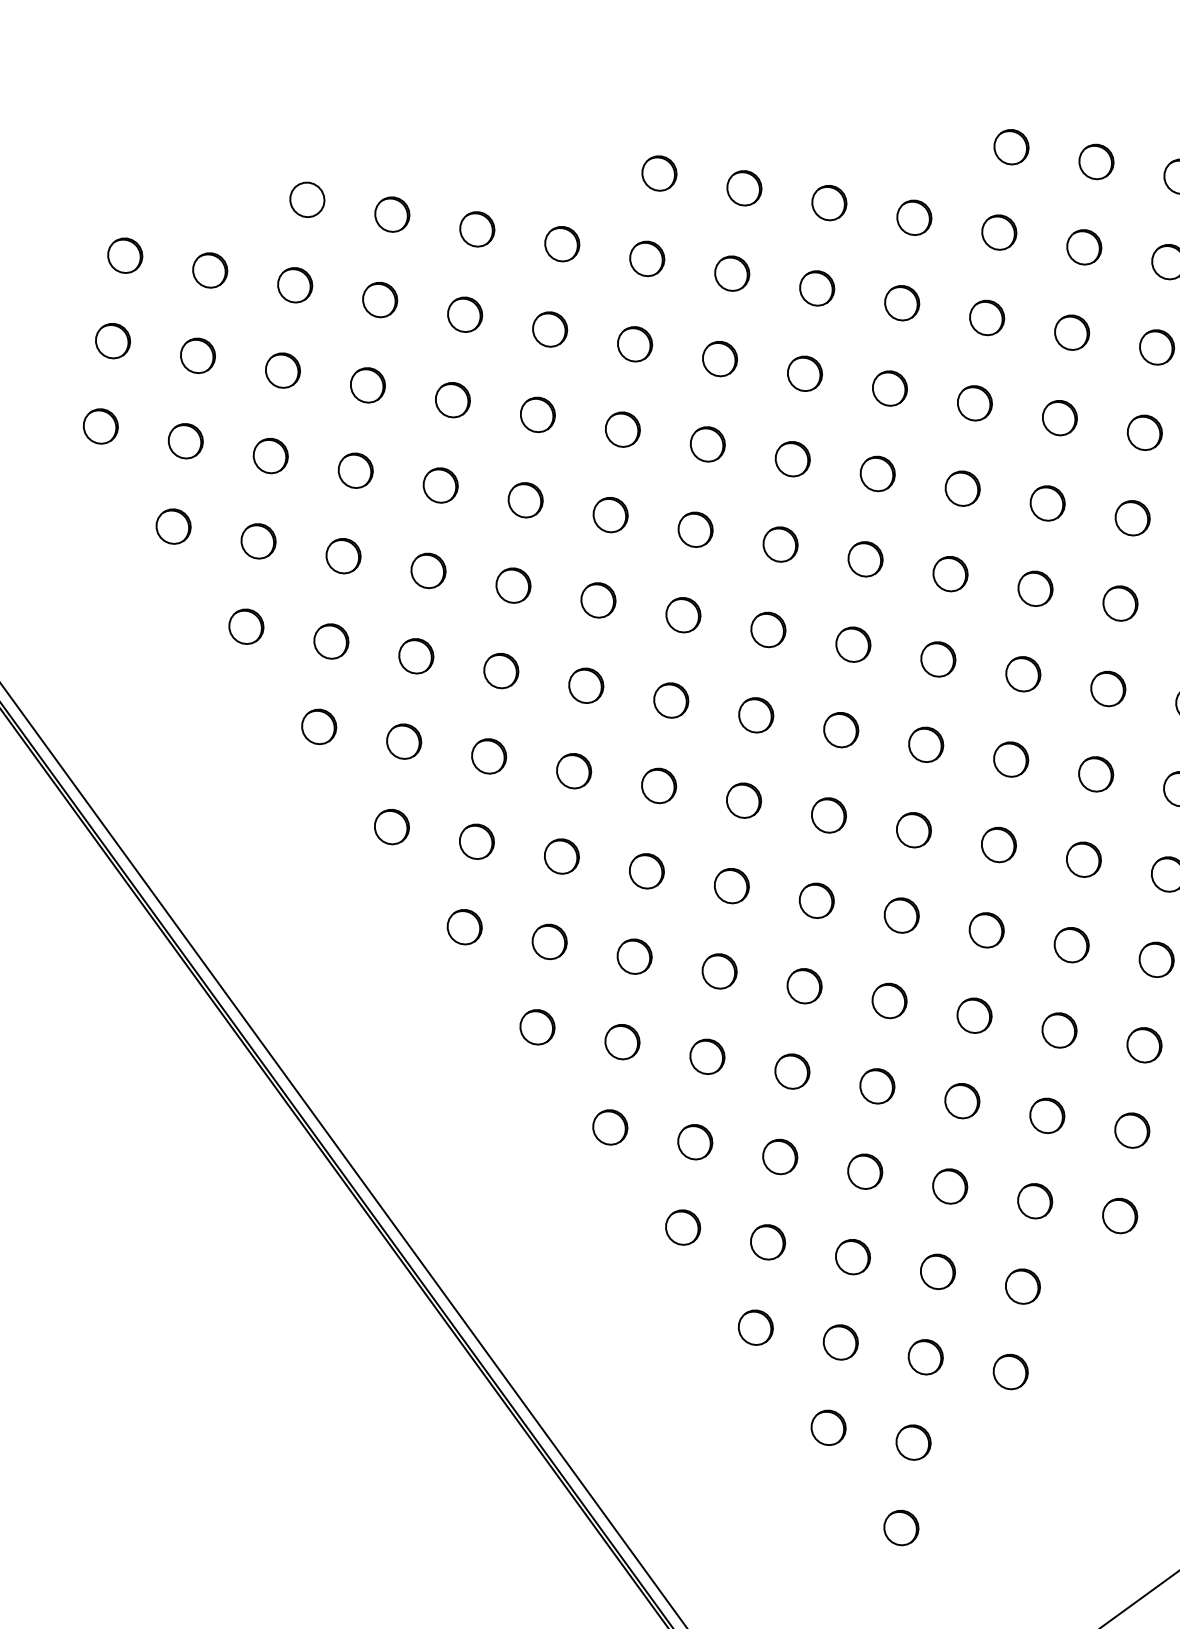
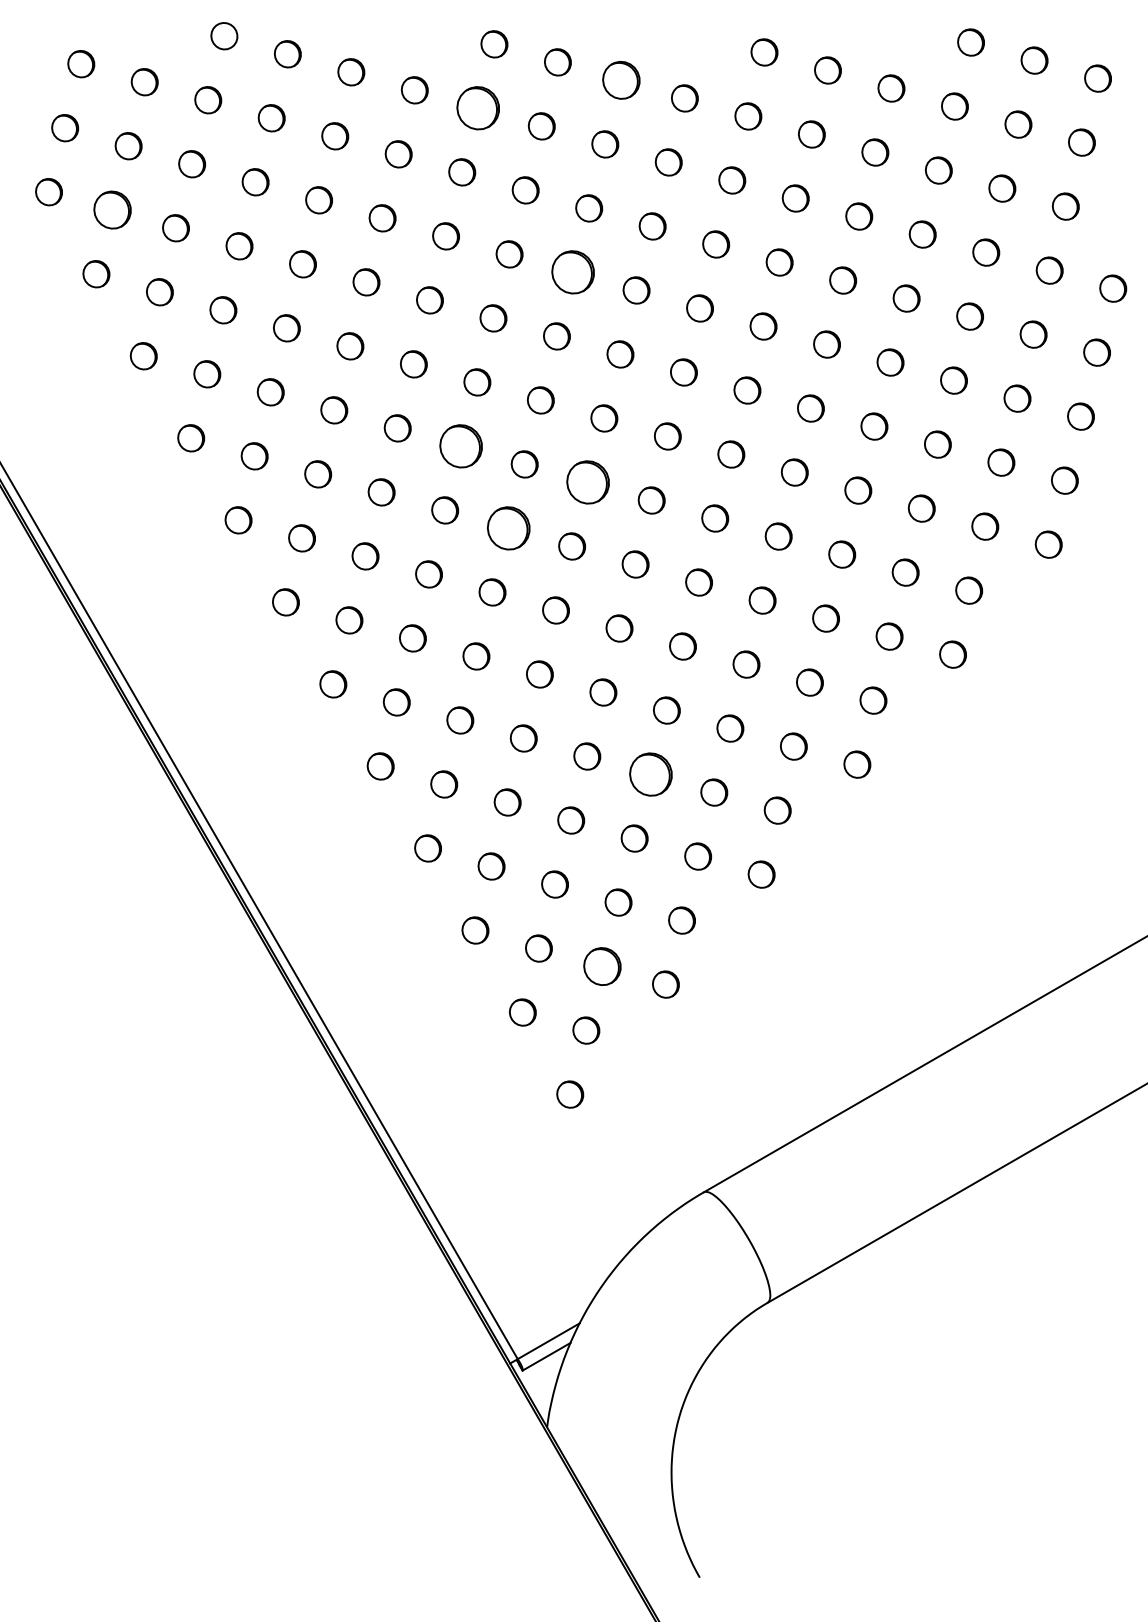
part: (829, 203) -> (621, 80), size x1.4
part: (647, 259) -> (478, 108), size x1.6
part: (185, 441) -> (112, 210), size x1.4
part: (792, 459) -> (572, 272), size x1.6
part: (671, 700) -> (461, 446), size x1.6
part: (841, 730) -> (588, 482), size x1.6
part: (743, 800) -> (508, 528), size x1.6
part: (961, 1101) -> (650, 774), size x1.6
part: (925, 1357) -> (602, 966), size x1.4

